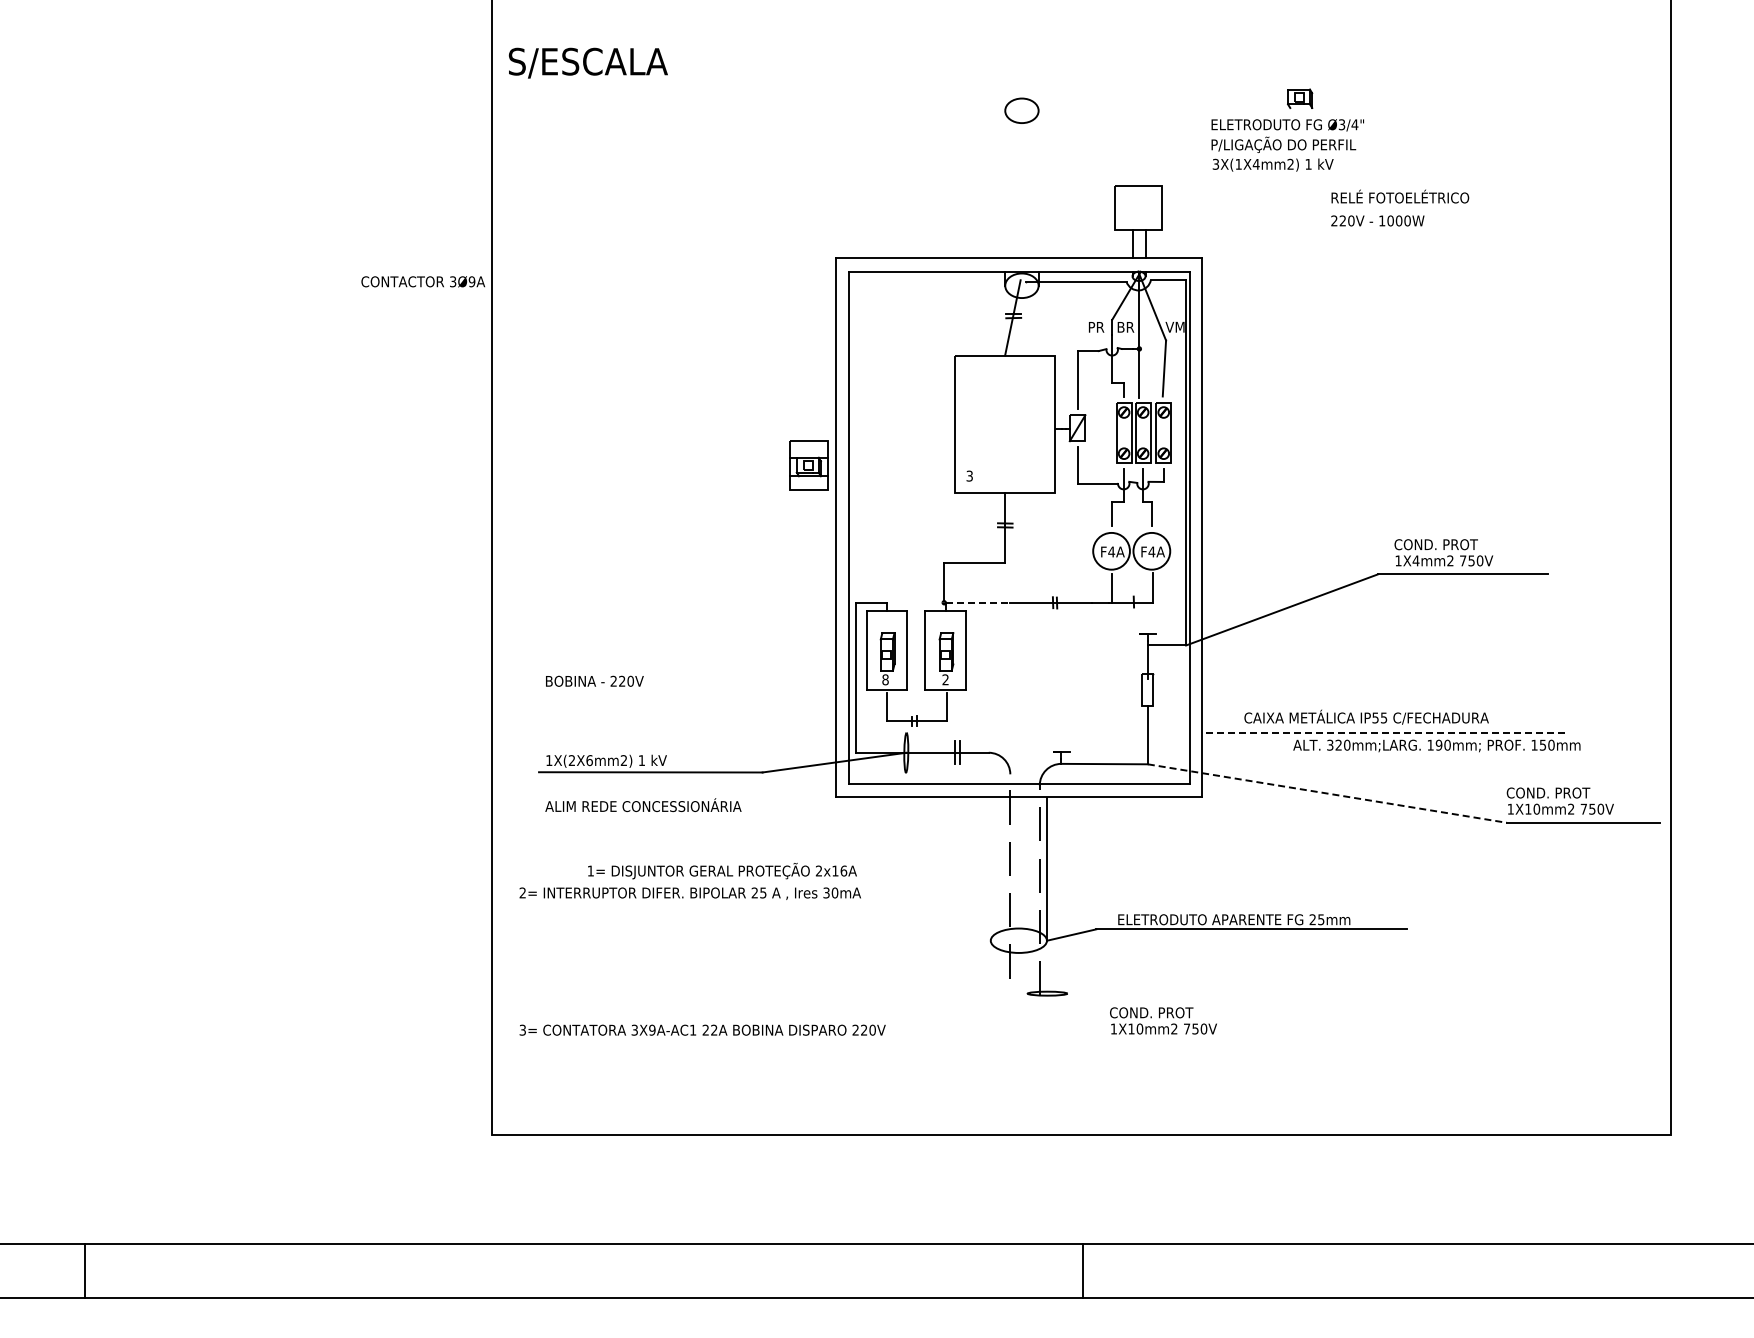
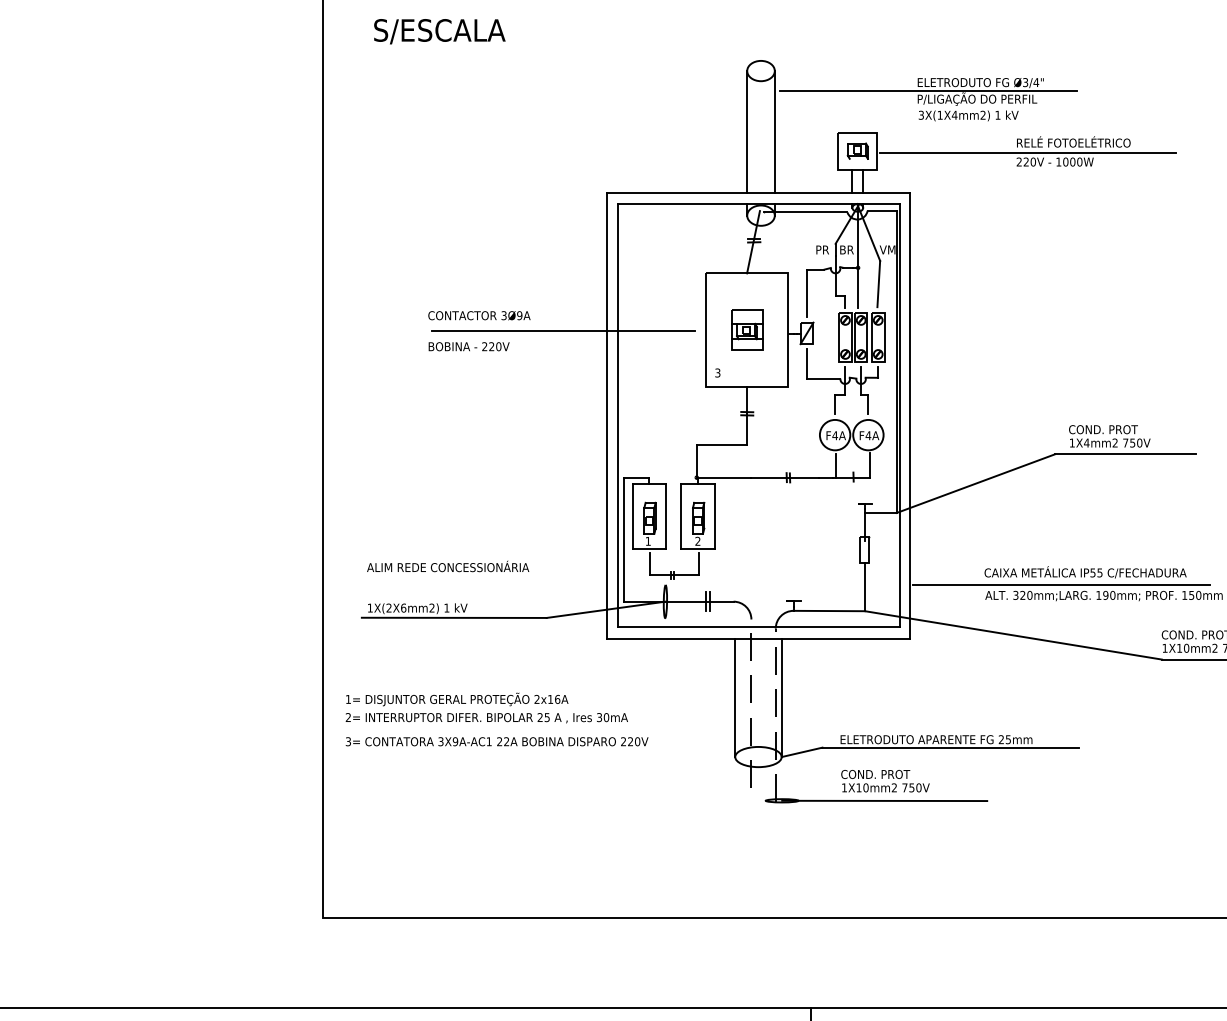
text: (587, 62) -> (439, 31), moved
part: (1300, 98) -> (858, 150), moved
line: (1224, 135) -> (928, 91), added
line: (1005, 184) -> (747, 131), added
line: (1038, 184) -> (774, 131), added
line: (1344, 209) -> (1027, 152), added
text: (422, 281) -> (478, 315), moved
line: (782, 424) -> (563, 330), added
part: (808, 465) -> (746, 330), moved
line: (978, 602) -> (725, 477), dashed -> solid
text: (885, 679) -> (648, 541), 8 -> 1
text: (594, 680) -> (468, 346), moved
text: (1366, 716) -> (1085, 571), moved
line: (1385, 732) -> (1061, 584), dashed -> solid
line: (1327, 793) -> (1013, 635), dashed -> solid
text: (643, 805) -> (448, 566), moved
line: (990, 868) -> (735, 697), added
text: (722, 871) -> (457, 699), moved
line: (1171, 993) -> (884, 800), added
text: (1163, 1020) -> (885, 780), moved
text: (702, 1029) -> (496, 741), moved

